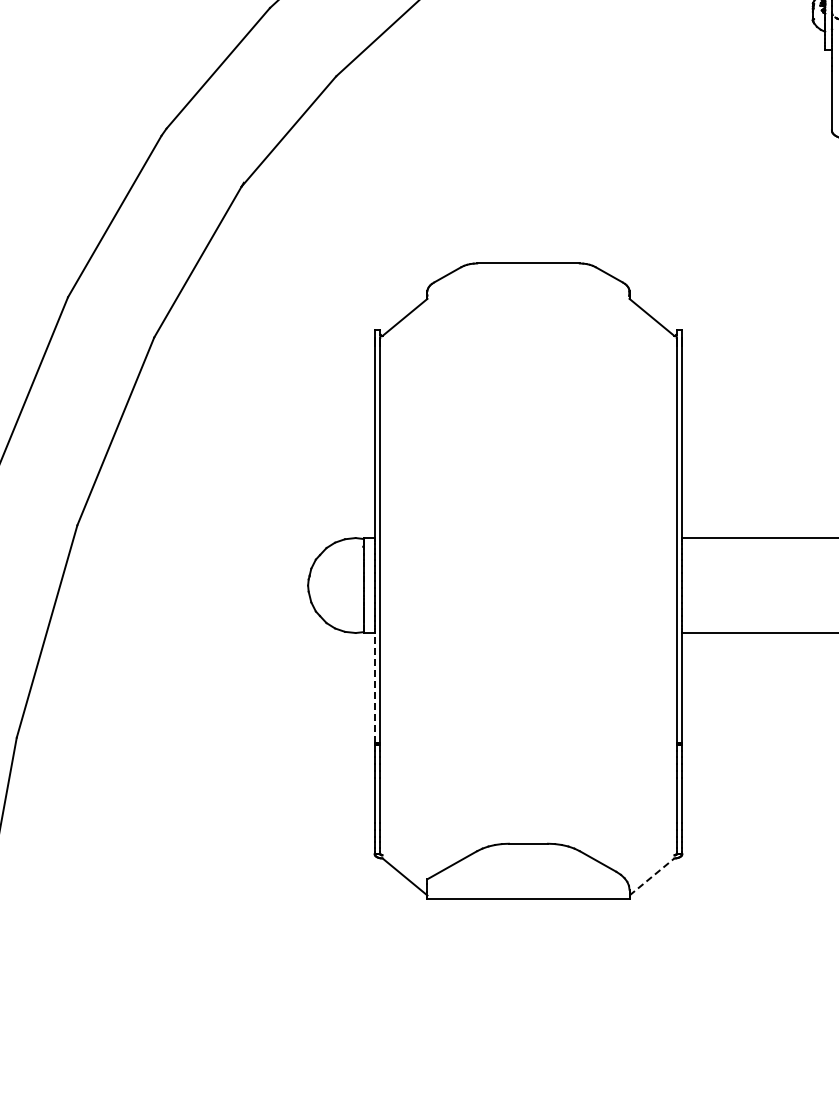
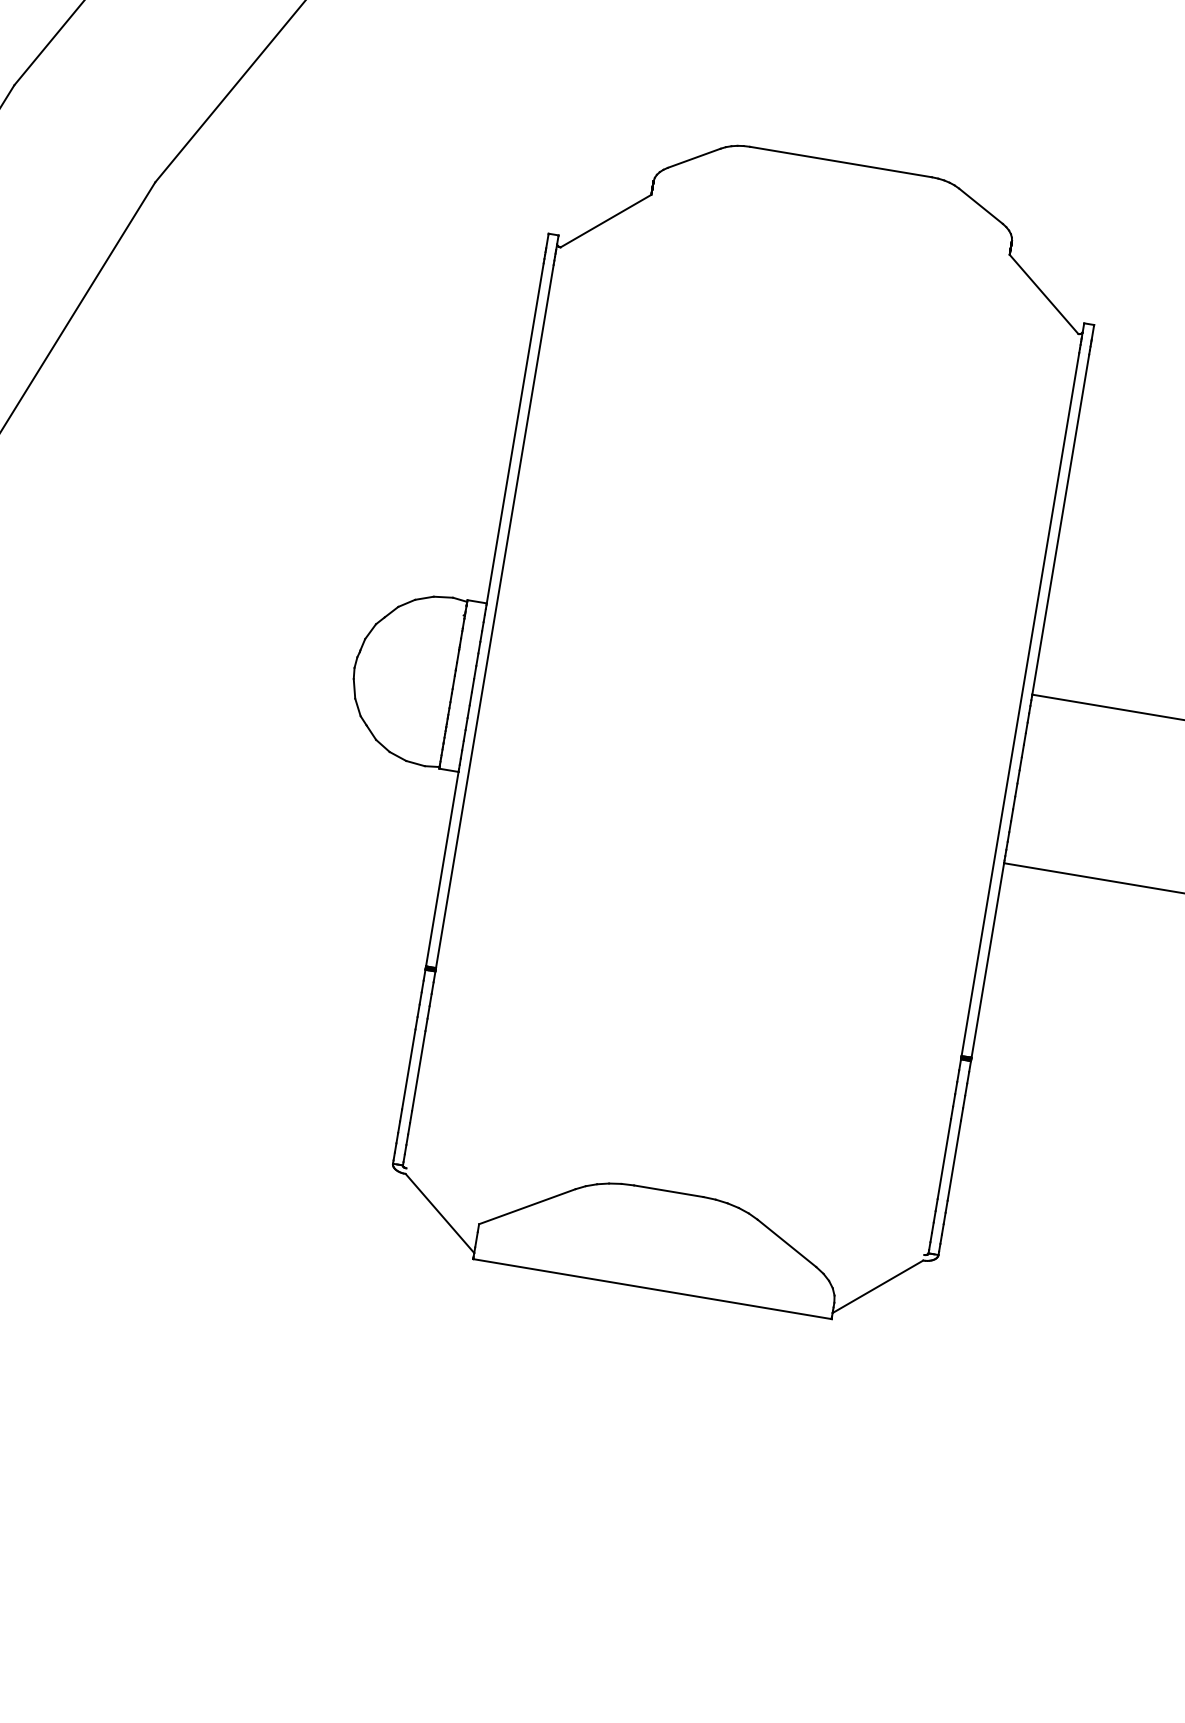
line: (374, 687) -> (442, 868), dashed -> solid
line: (652, 876) -> (879, 1286), dashed -> solid

